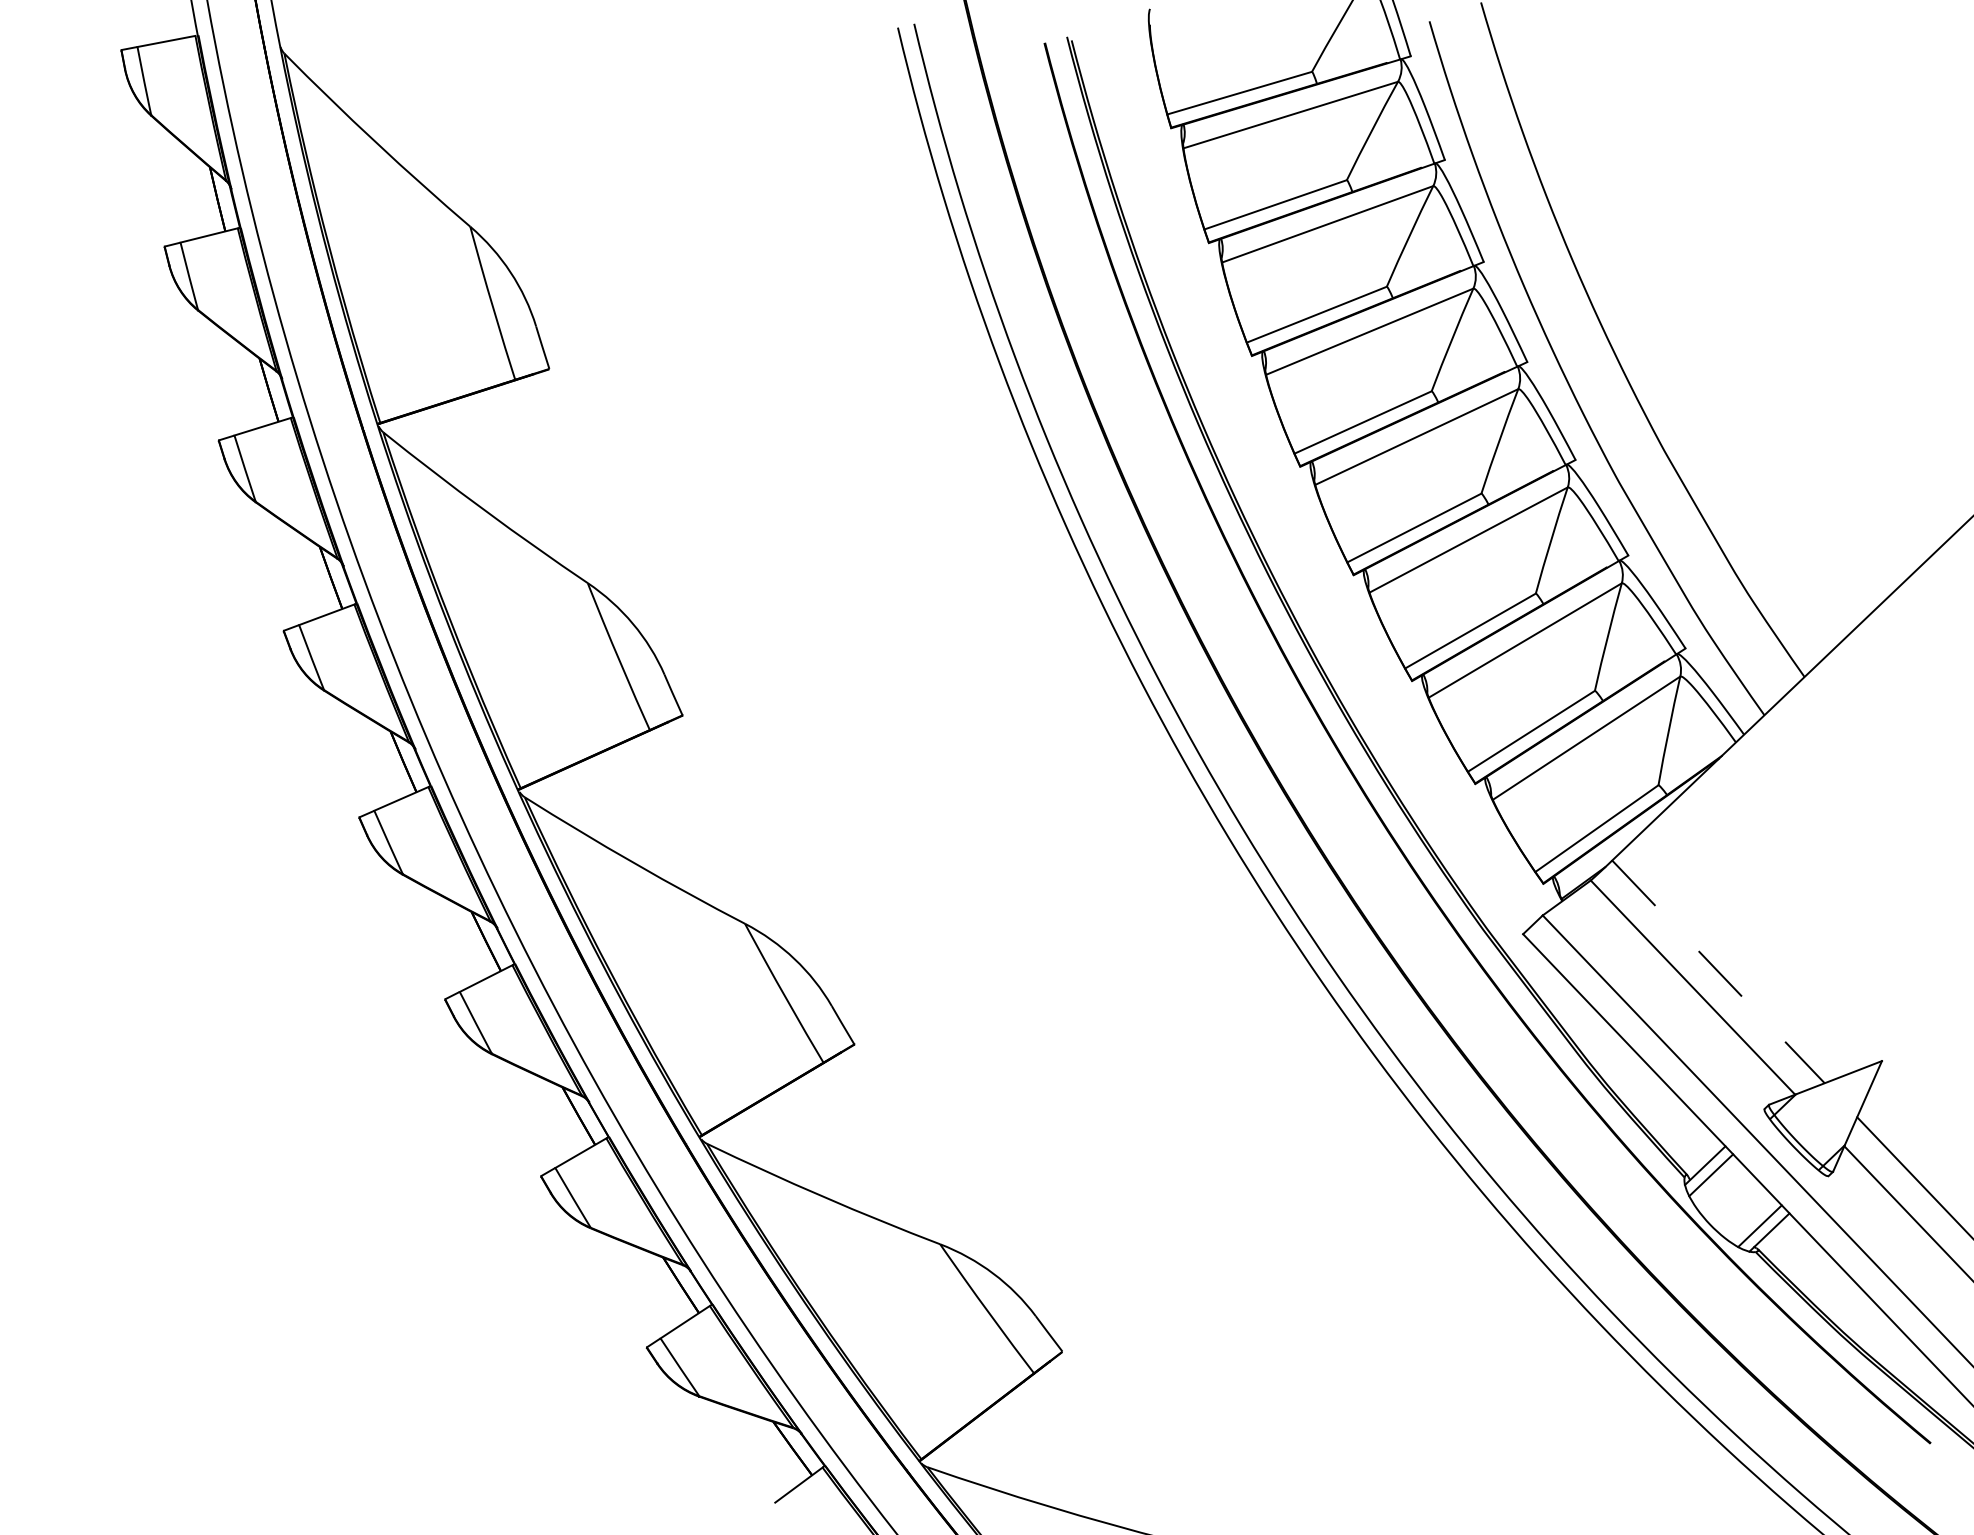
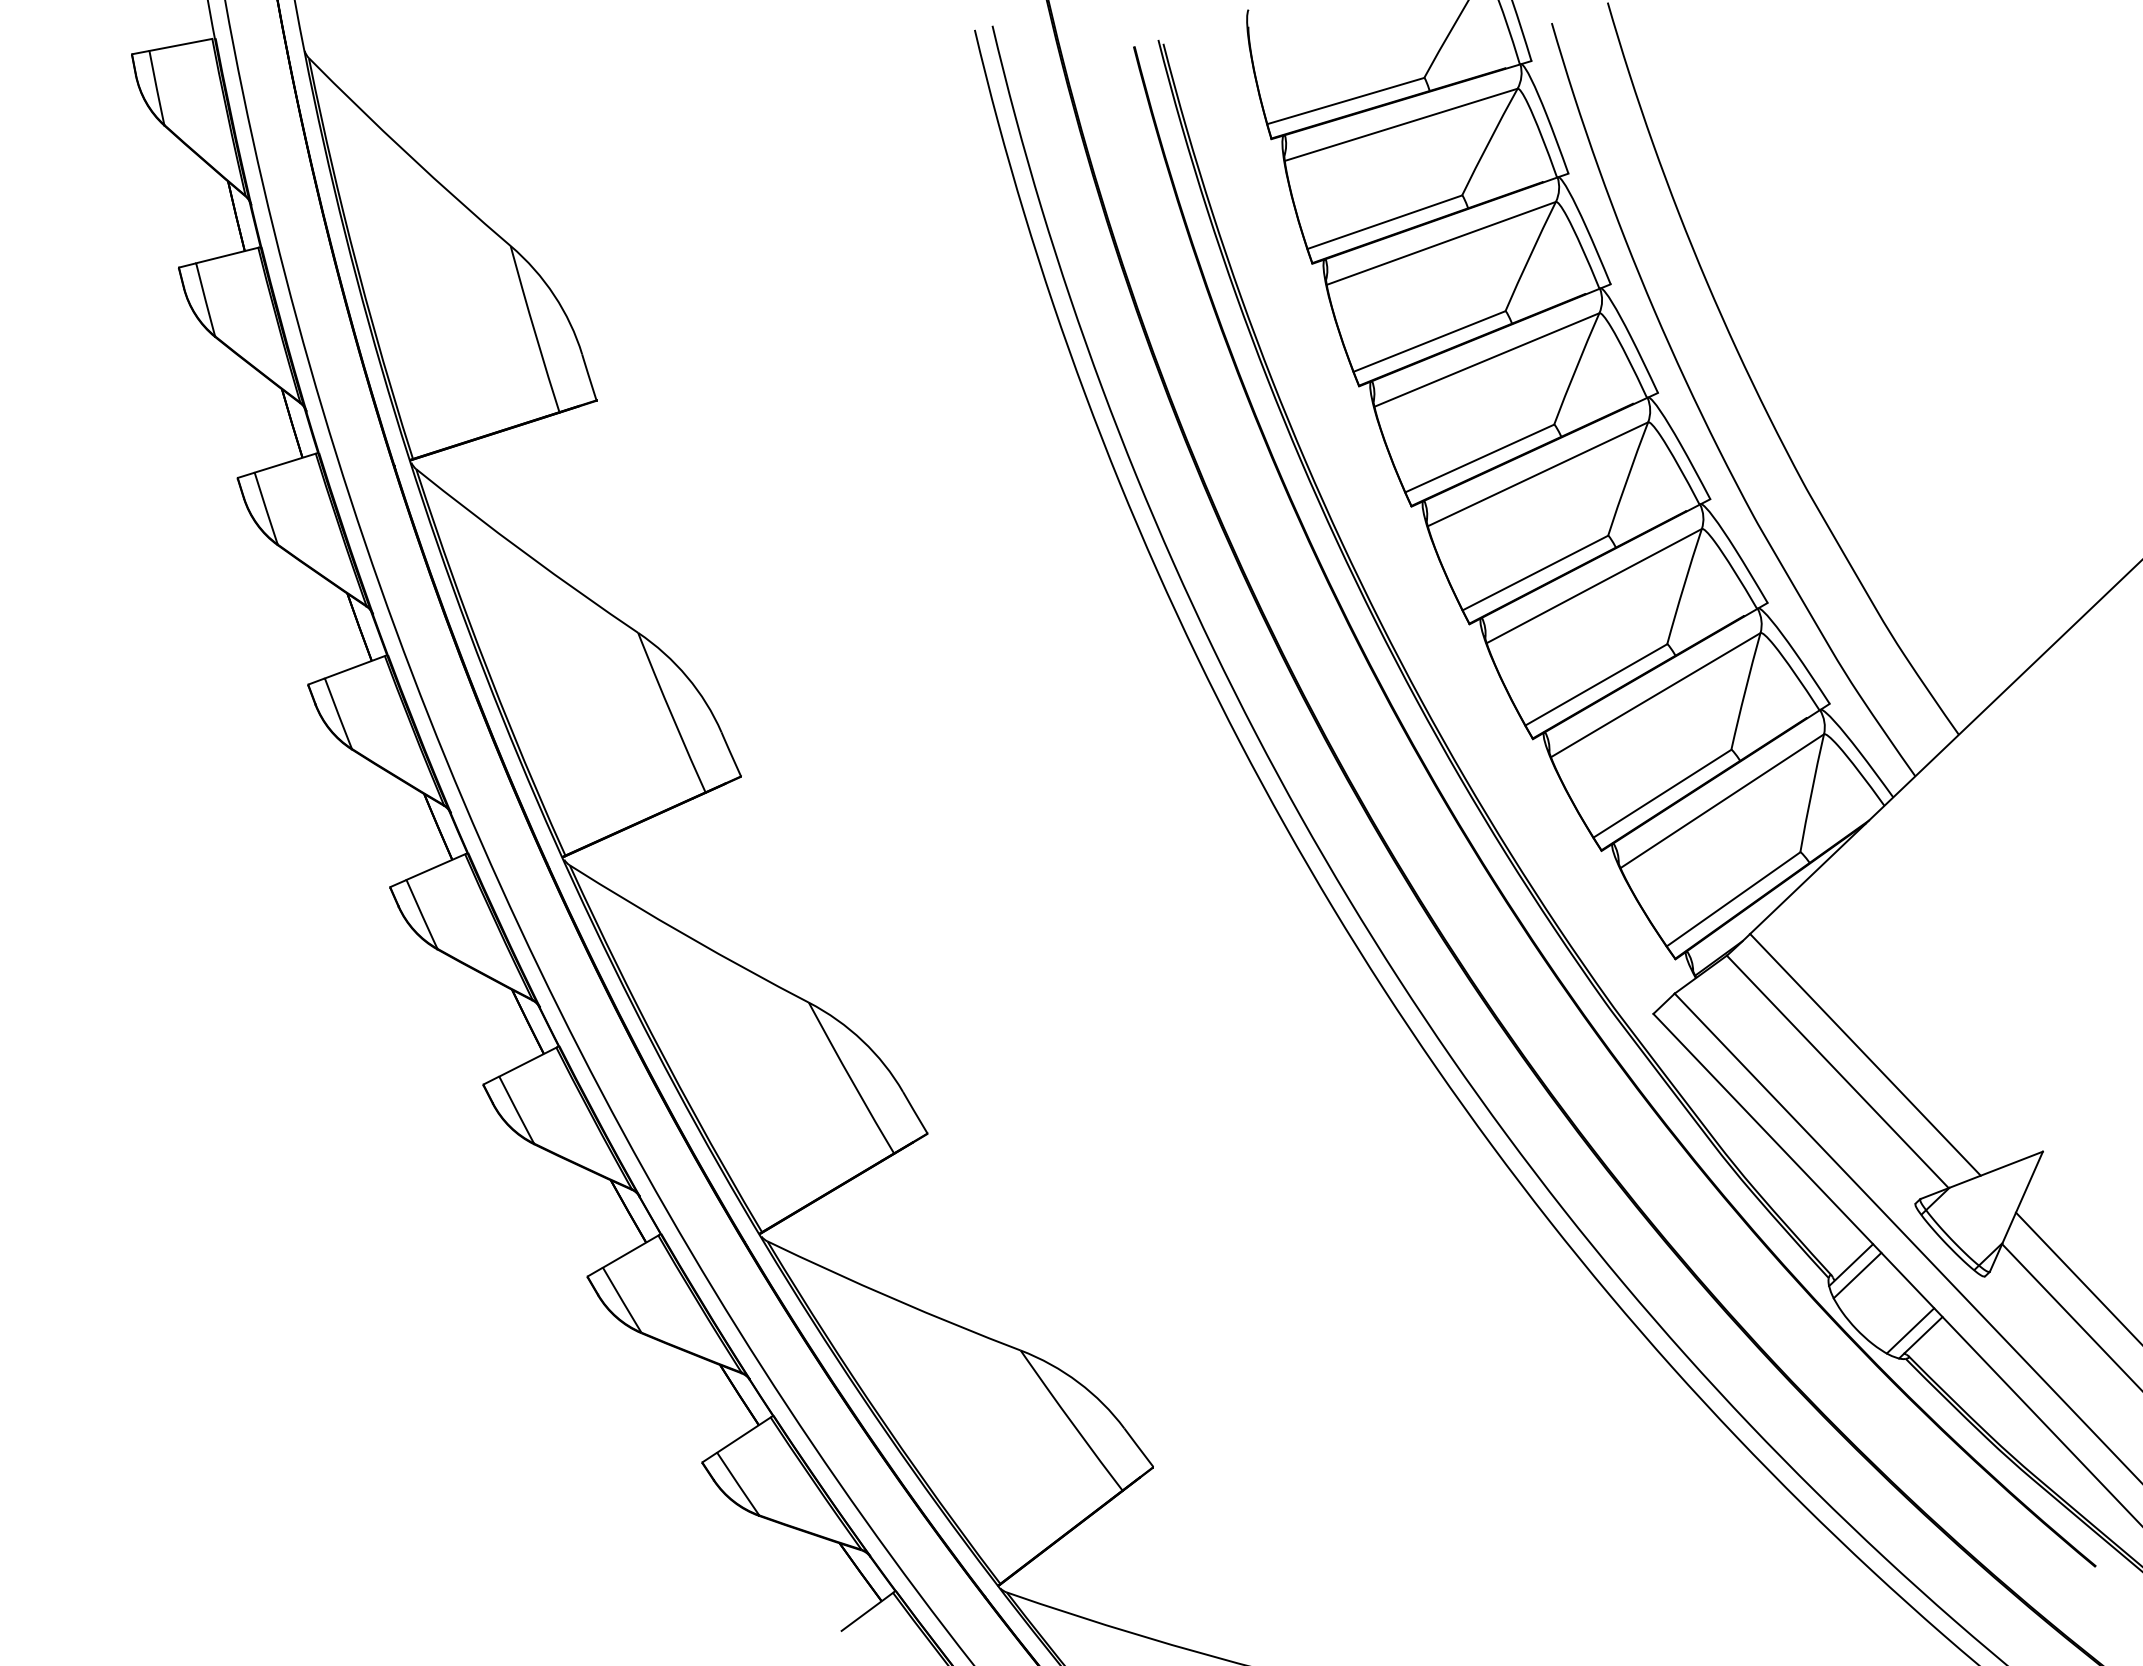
line: (1718, 972) -> (1865, 1055), dashed -> solid

